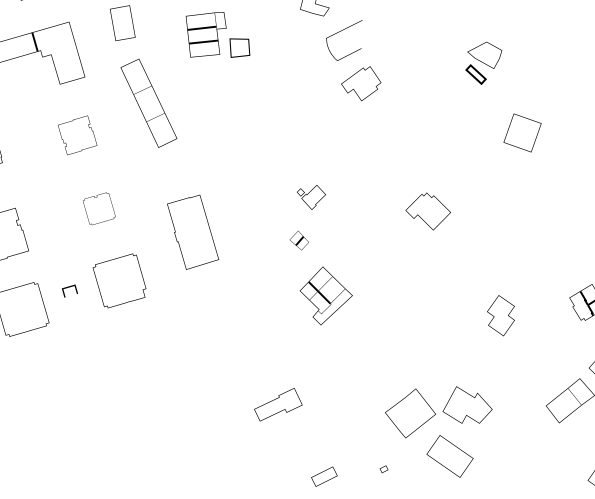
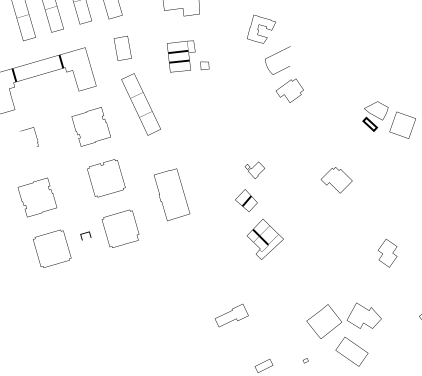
part: (239, 47) -> (204, 65), size x0.62
part: (483, 63) -> (375, 116), moved
part: (76, 134) -> (90, 126), size x1.43
part: (99, 209) -> (106, 178), size x1.67
part: (299, 240) -> (246, 200), size x1.67

